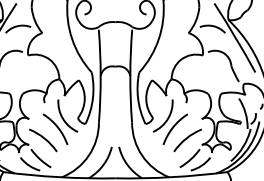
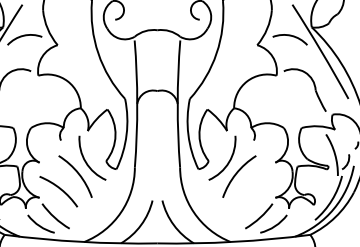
arc: (186, 139) -> (254, 190), removed

